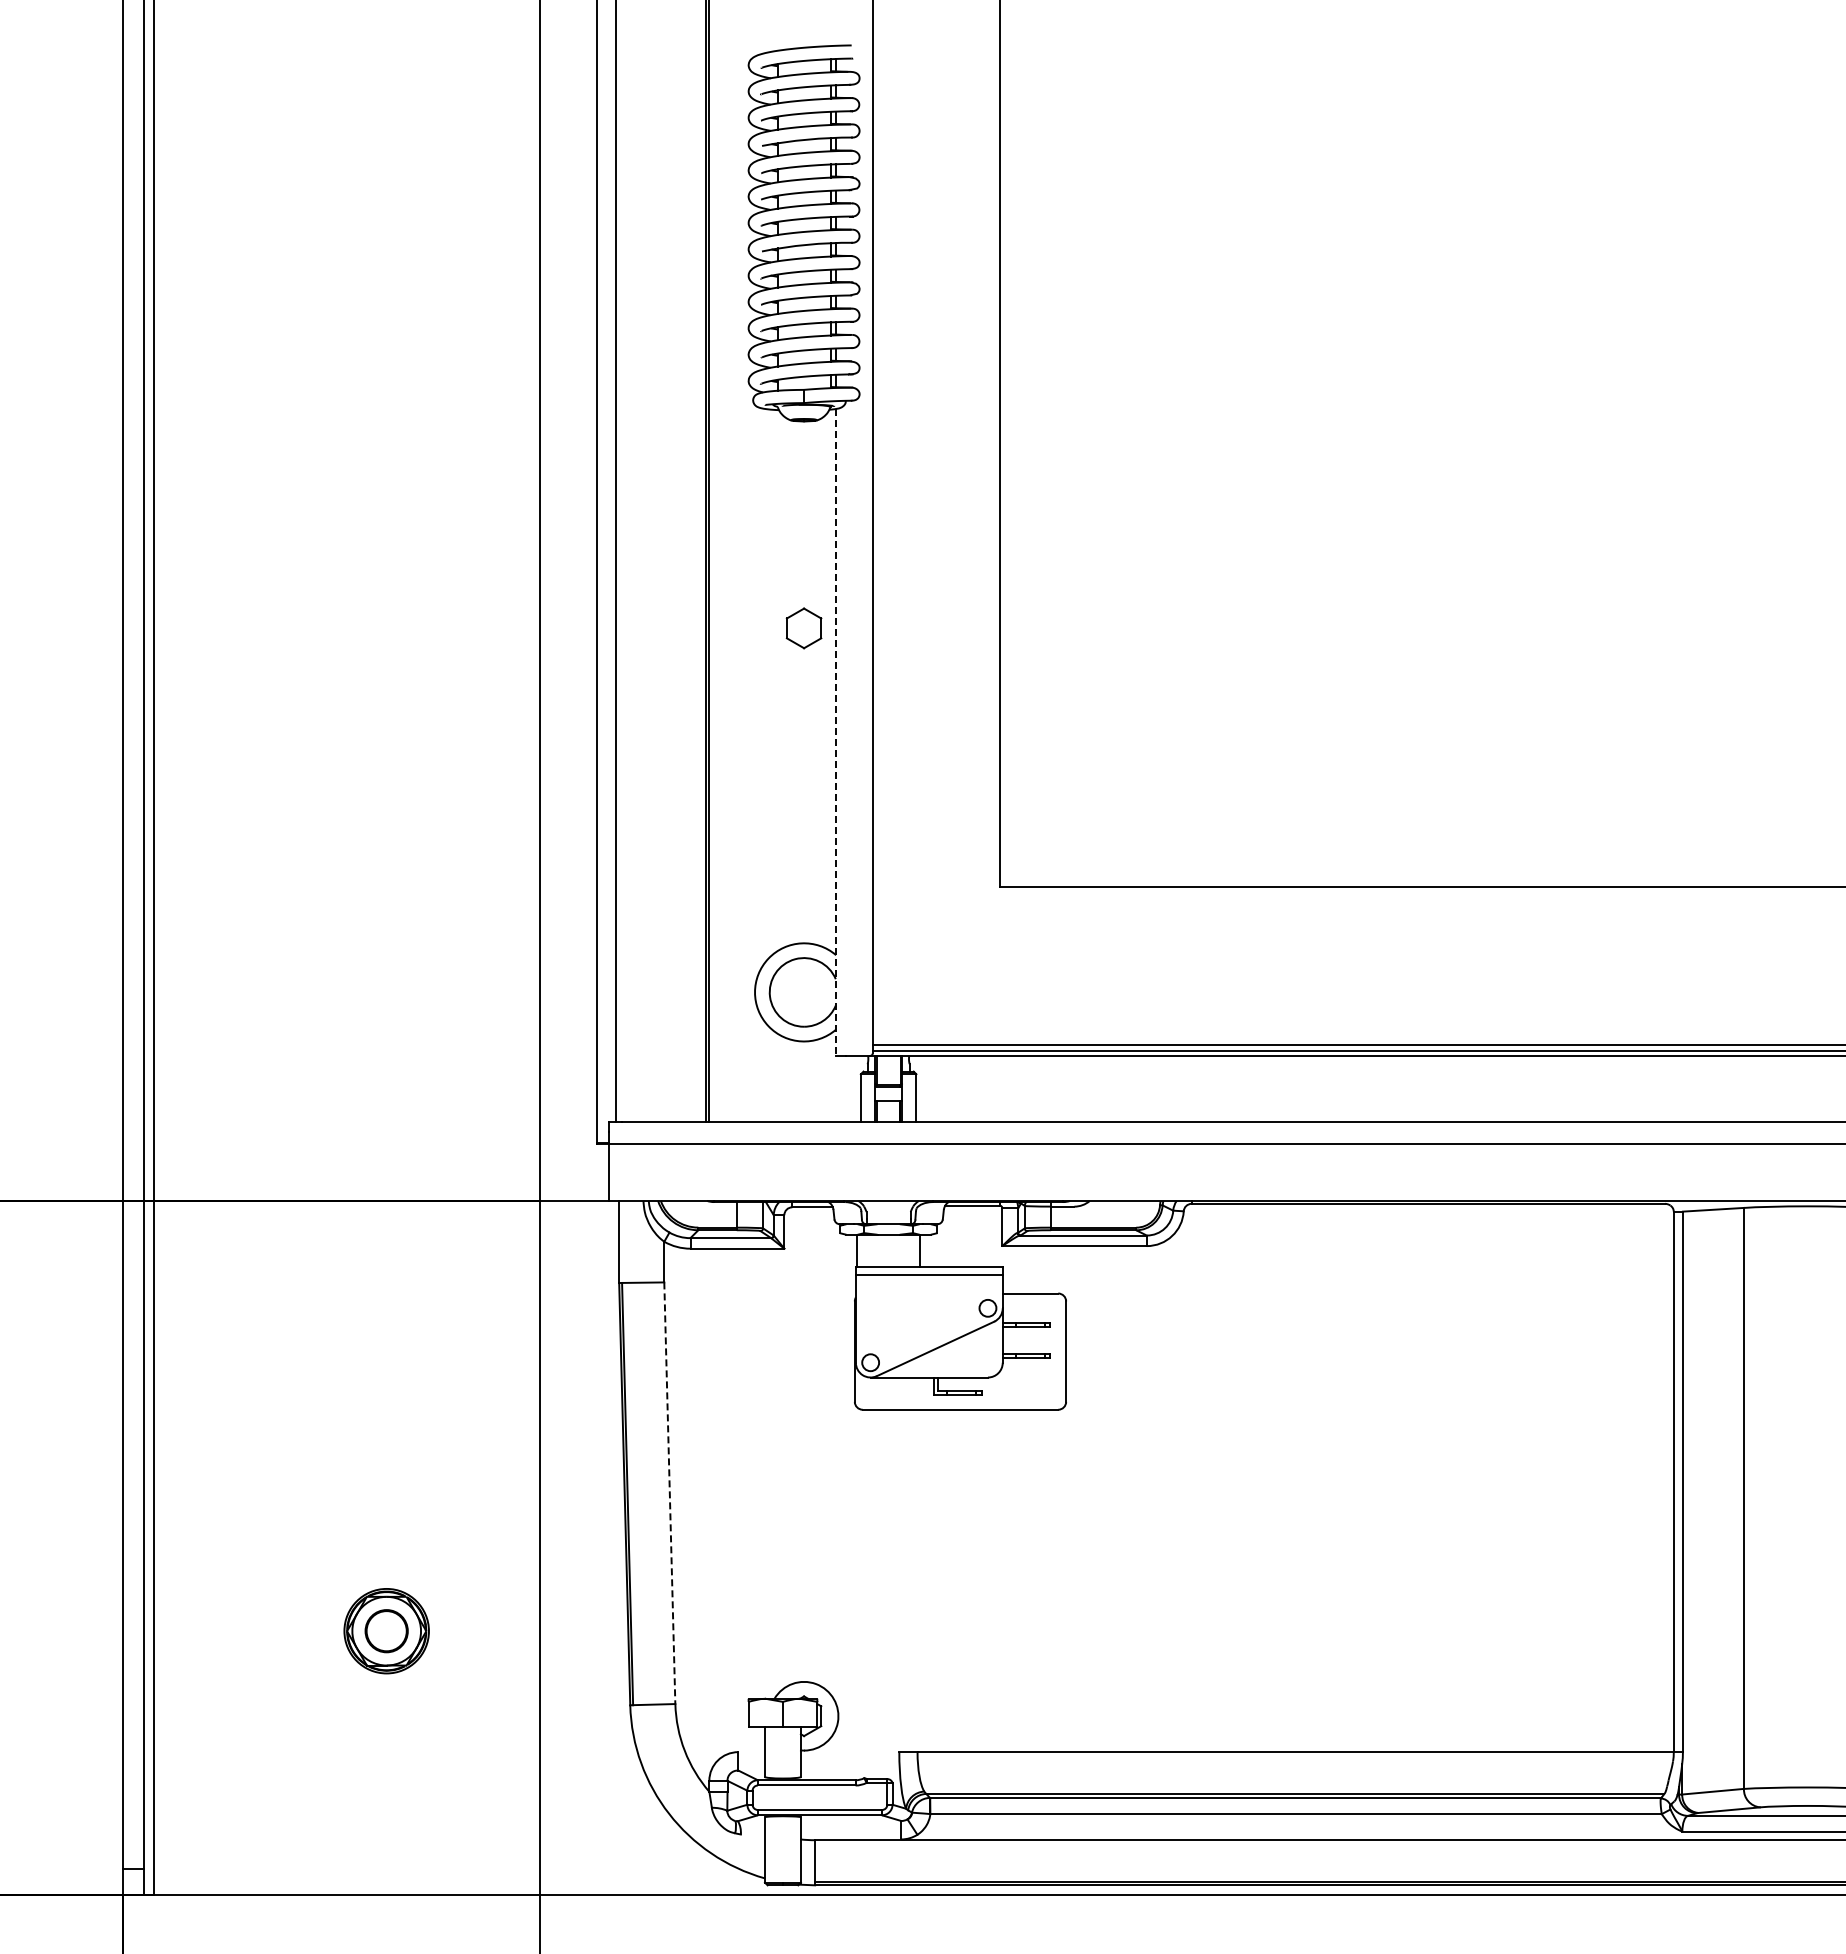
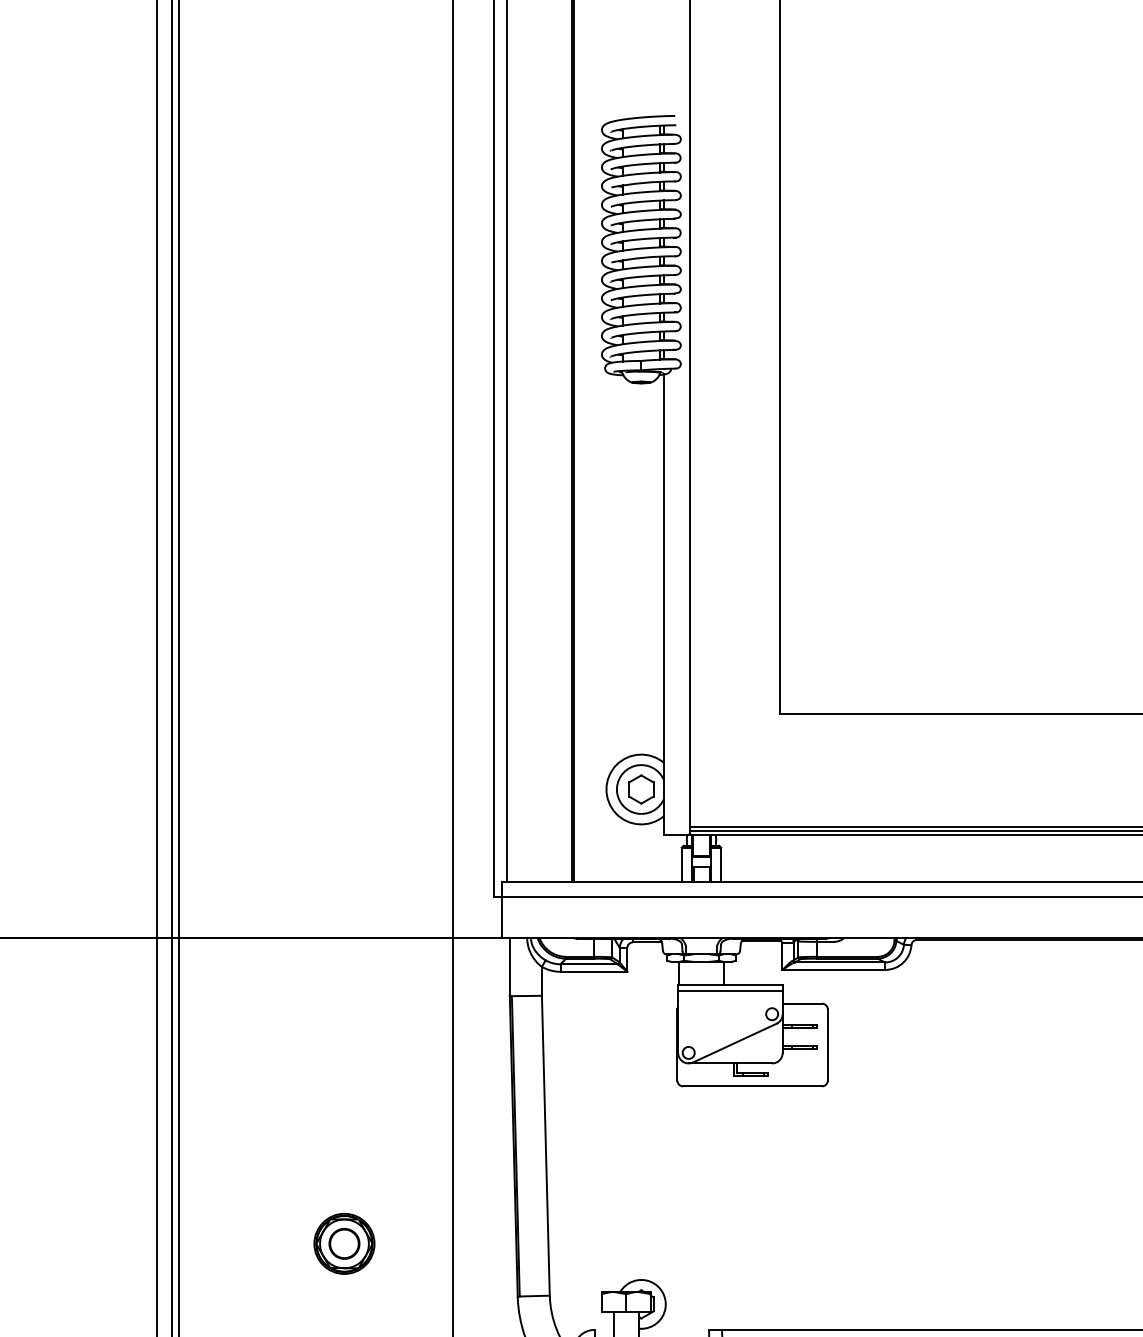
part: (803, 628) -> (640, 789), moved
line: (835, 732) -> (663, 604), dashed -> solid
line: (669, 1493) -> (545, 1145), dashed -> solid

